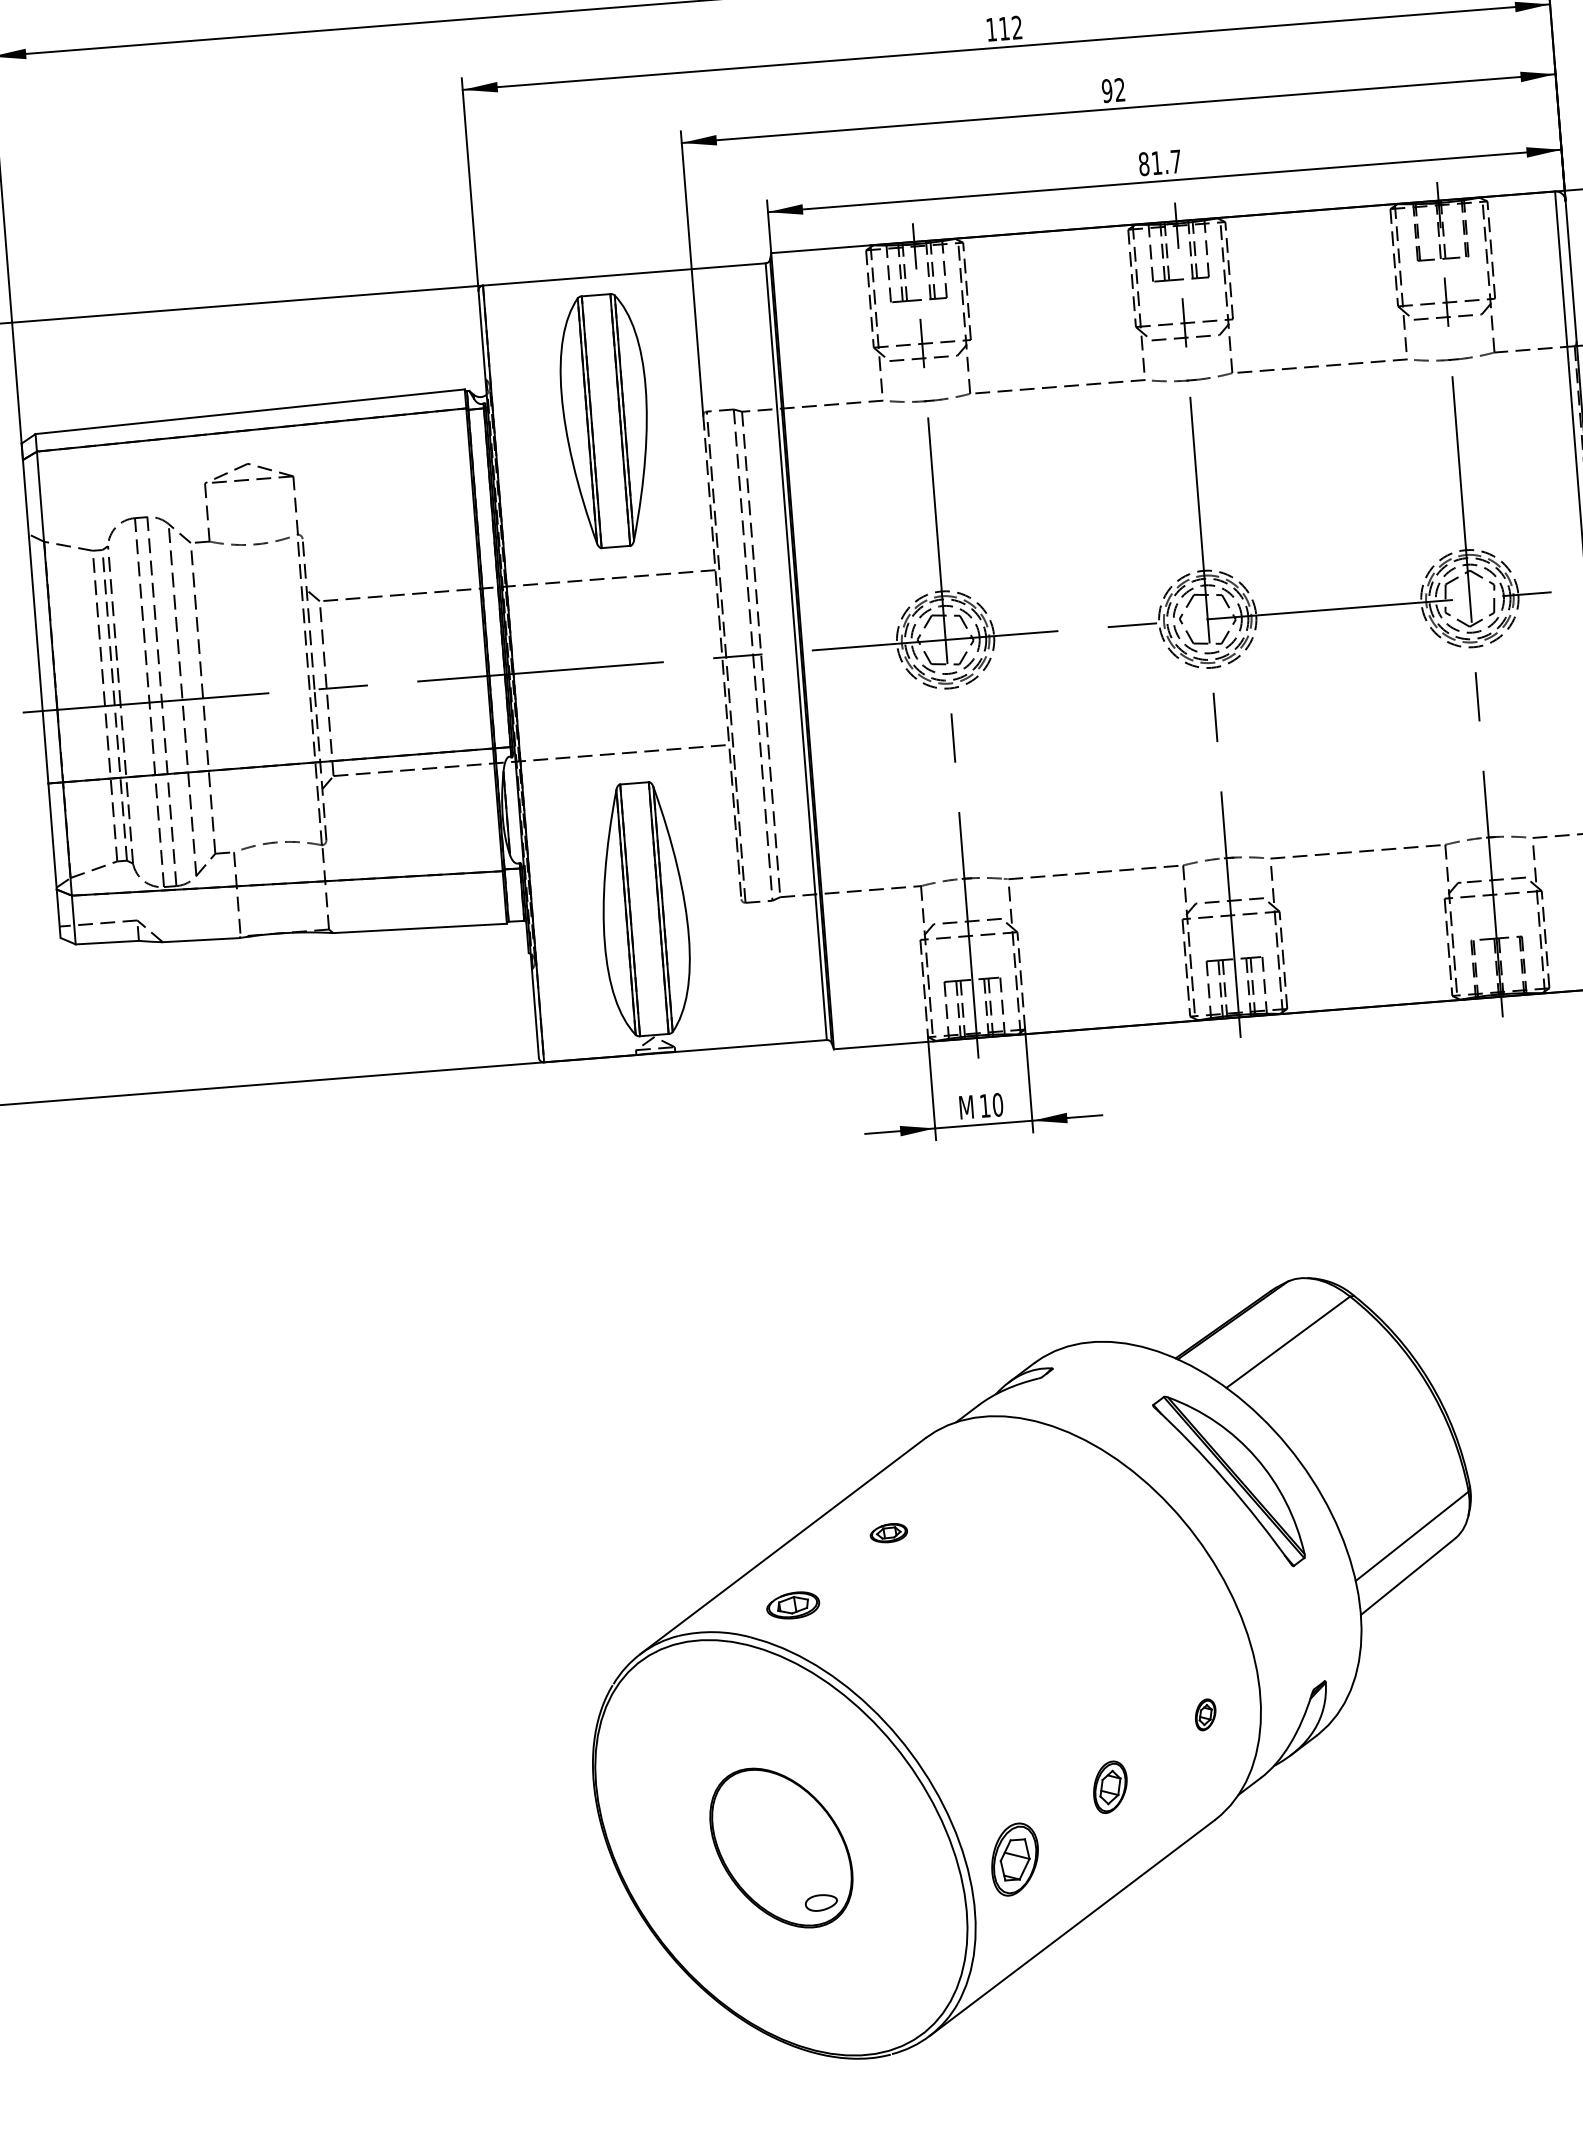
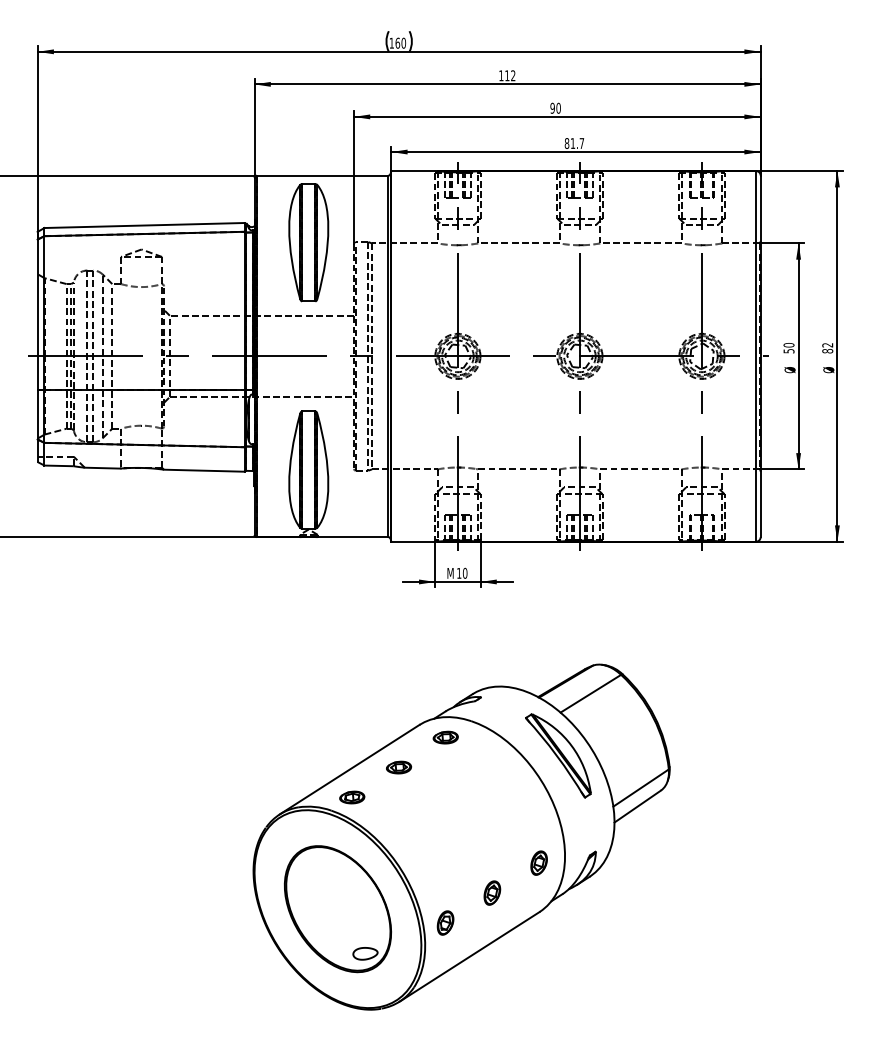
text: (1119, 88) -> (558, 107), 92 -> 90
part: (983, 1460) -> (445, 737), added
part: (889, 1533) -> (399, 767), size x1.43
part: (1204, 1713) -> (538, 862), size x1.67
part: (780, 1848) -> (337, 909), size x1.67
part: (1014, 1858) -> (445, 922), size x0.71

